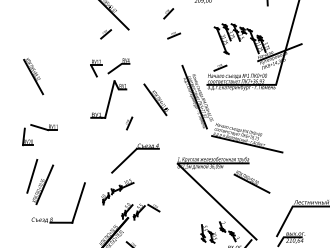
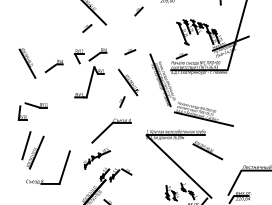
part: (174, 35) -> (130, 51), moved
part: (65, 80) -> (53, 66), added
part: (129, 123) -> (122, 102), moved

